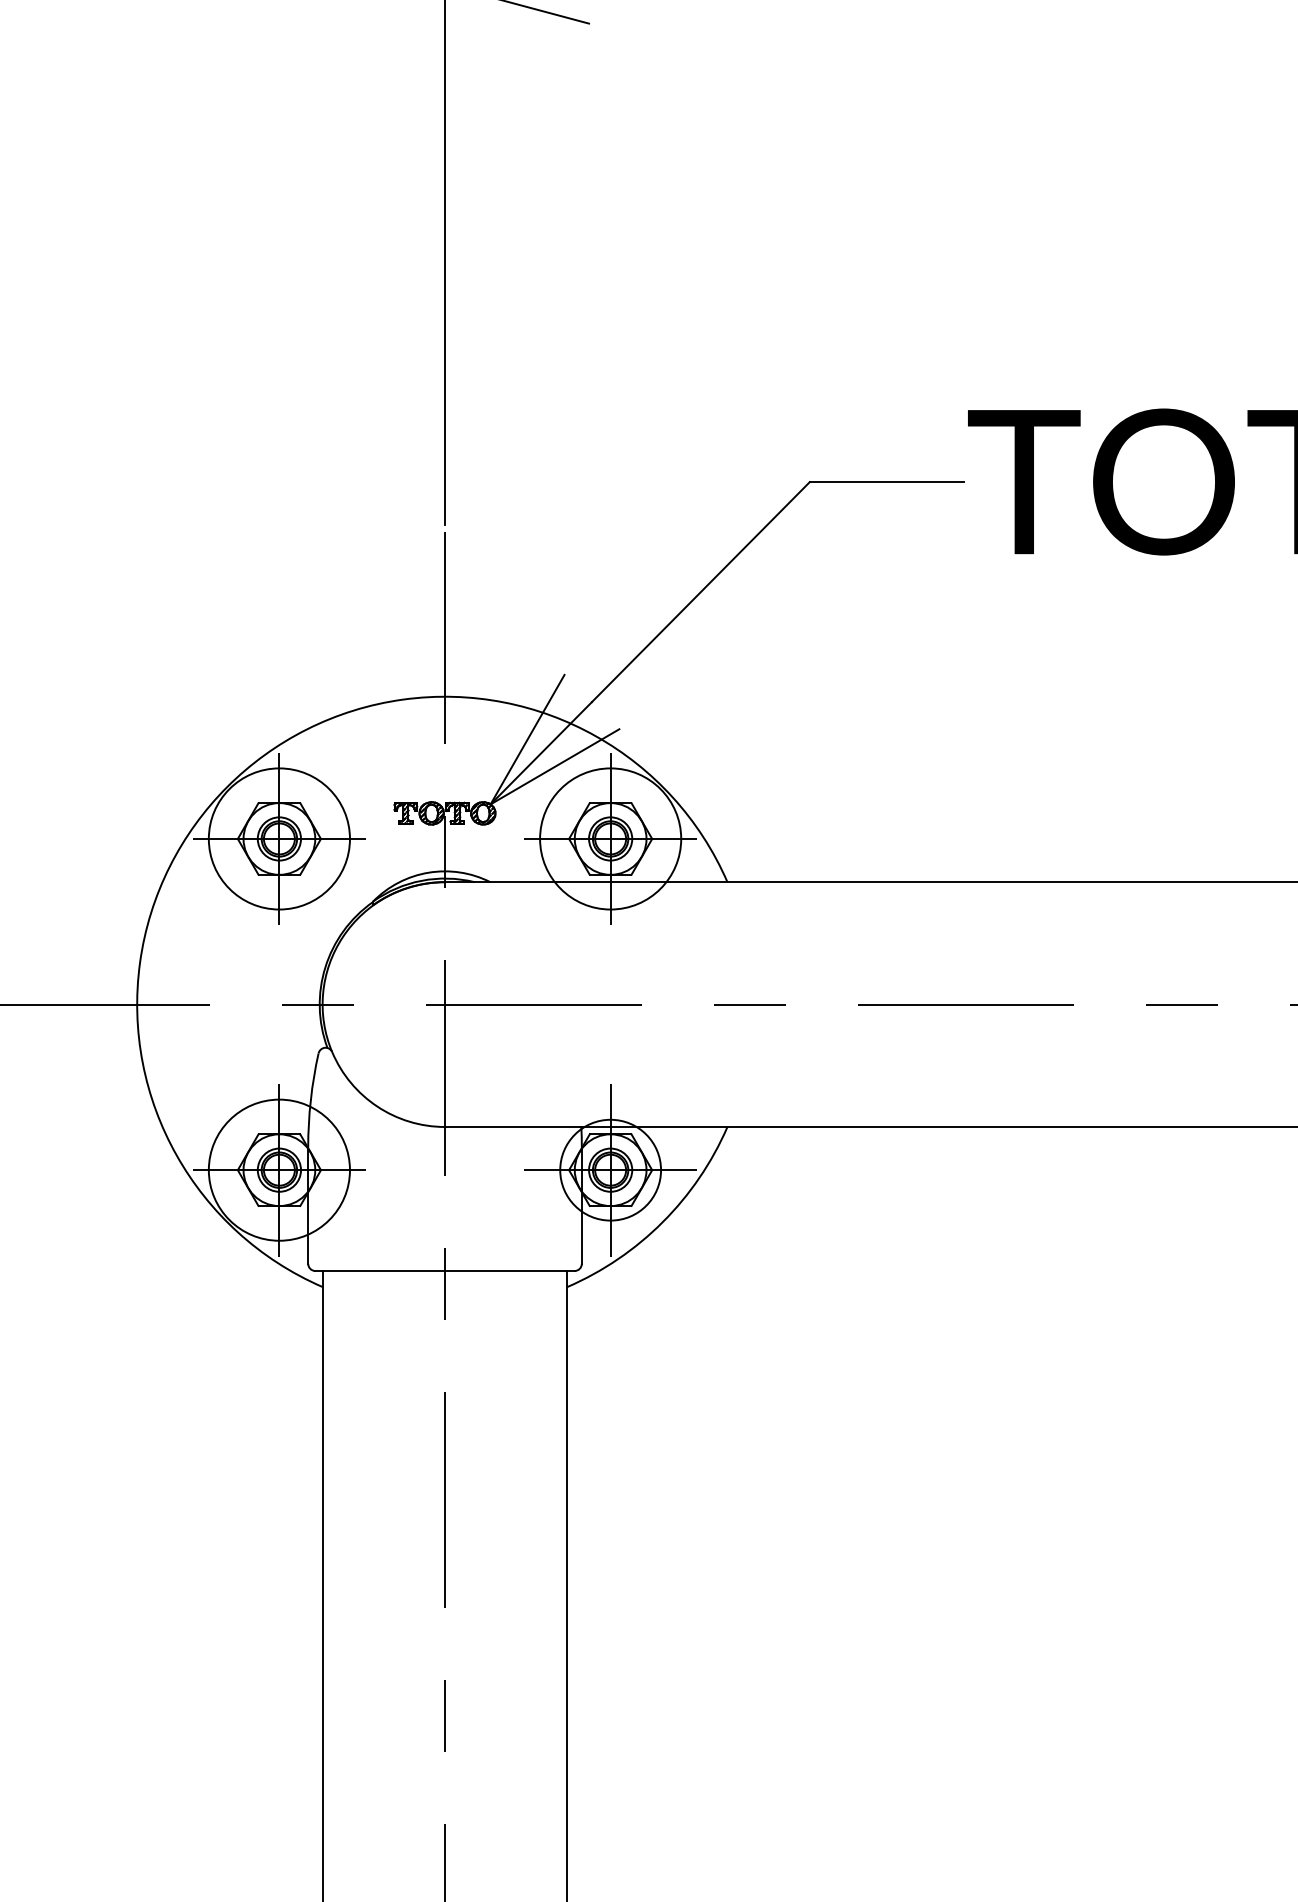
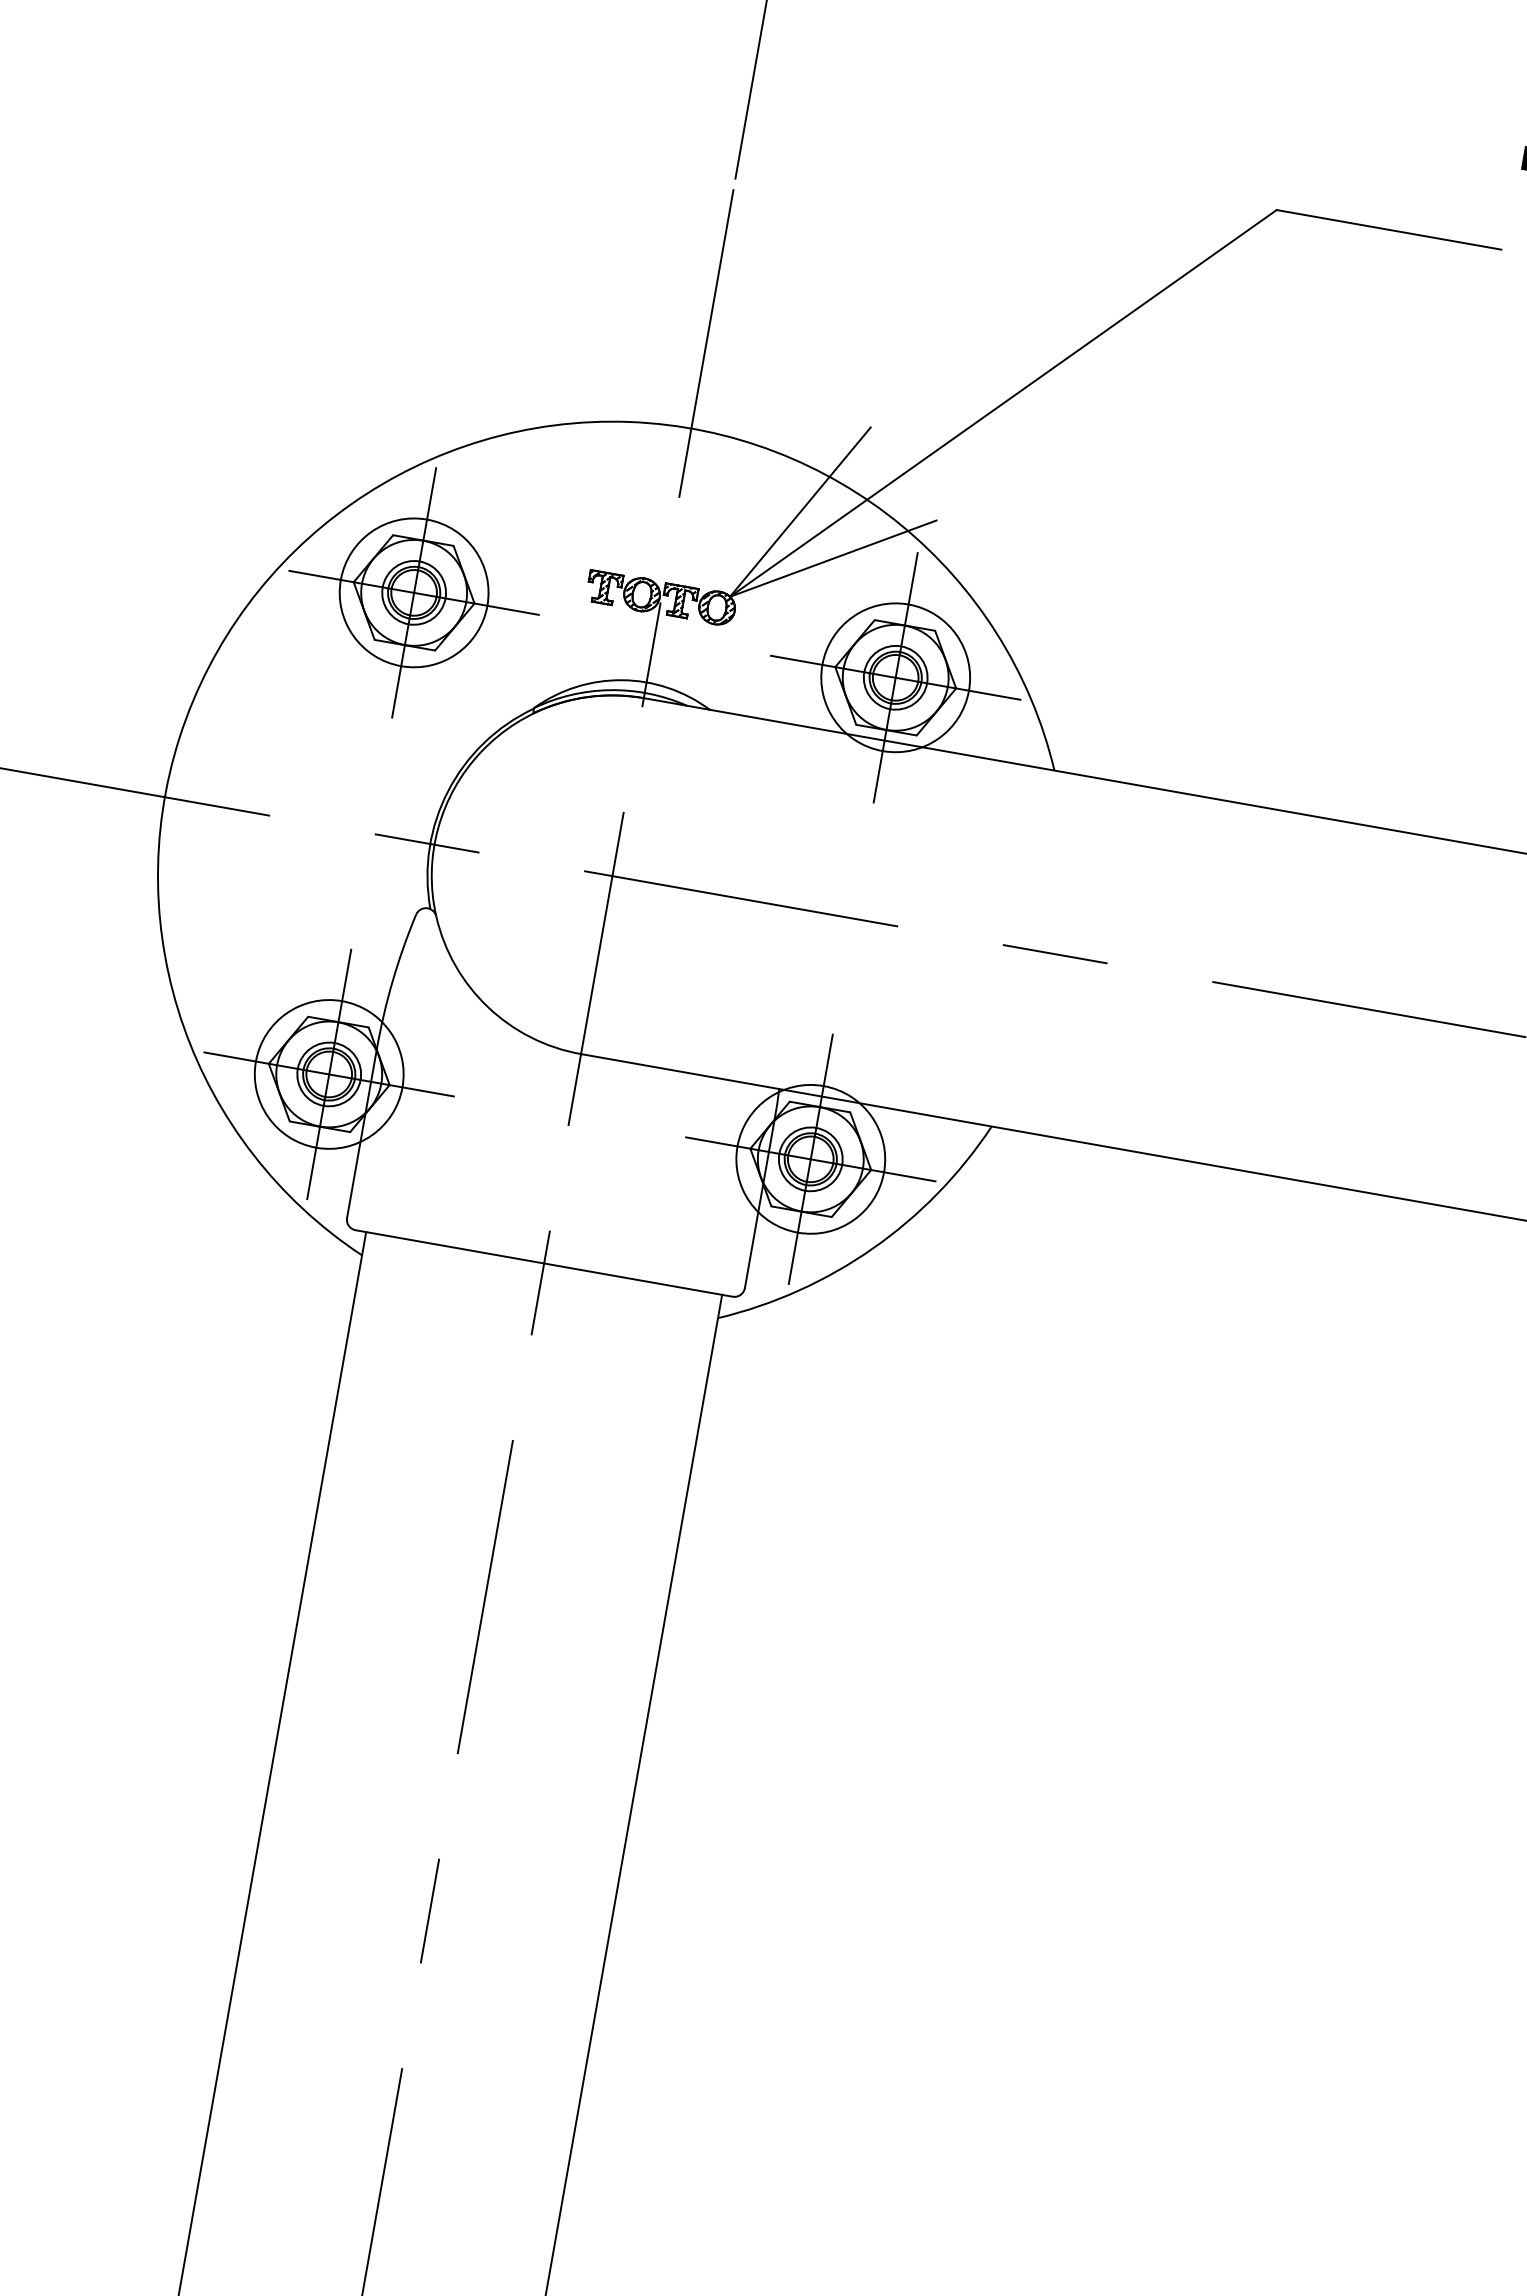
circle: (279, 838) -> (414, 592), size x0.71
circle: (610, 838) -> (895, 677), size x0.71
circle: (279, 1169) -> (329, 1073), size x0.71

